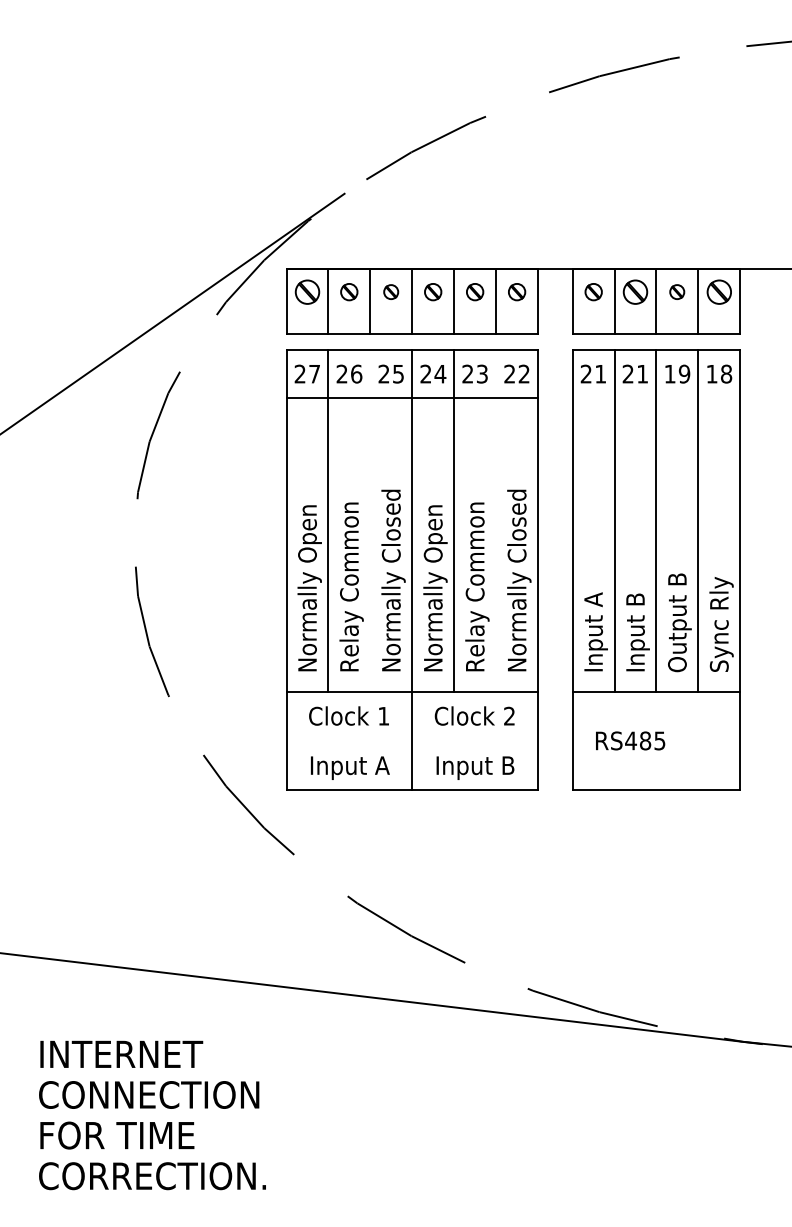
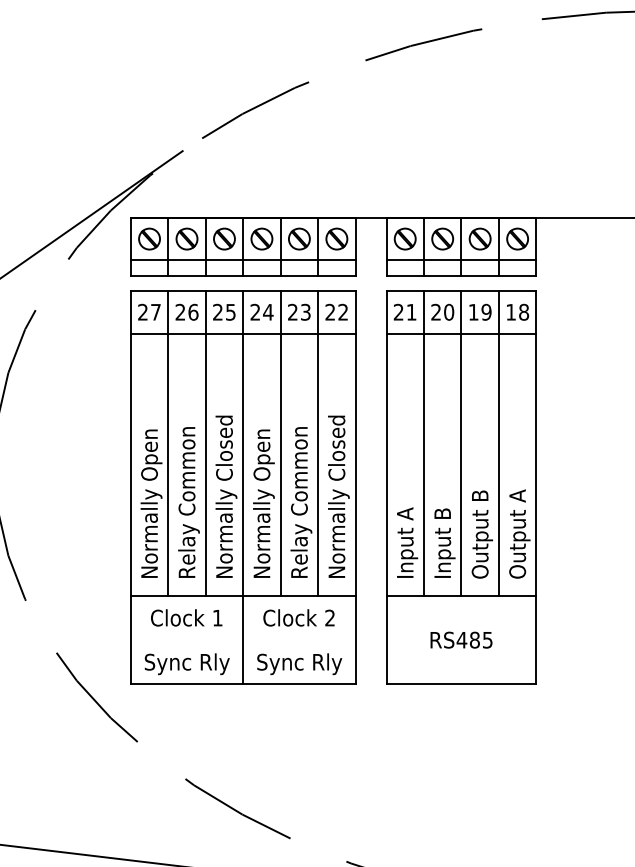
part: (348, 291) -> (186, 238), size x1.43
part: (390, 291) -> (223, 238), size x1.67
part: (432, 291) -> (261, 238), size x1.43
part: (474, 291) -> (298, 238), size x1.43
part: (516, 291) -> (336, 238), size x1.43
part: (593, 291) -> (405, 238), size x1.43
part: (676, 291) -> (479, 238), size x1.67
line: (412, 315) -> (243, 259), added
line: (656, 315) -> (461, 259), added
text: (642, 373) -> (448, 311), 21 -> 20
line: (656, 397) -> (461, 333), added
line: (370, 520) -> (205, 443), added
line: (496, 520) -> (318, 443), added
text: (721, 622) -> (519, 534), Sync Rly -> Output A
text: (630, 740) -> (461, 639), moved
text: (349, 767) -> (187, 663), Input A -> Sync Rly
text: (475, 767) -> (299, 663), Input B -> Sync Rly

